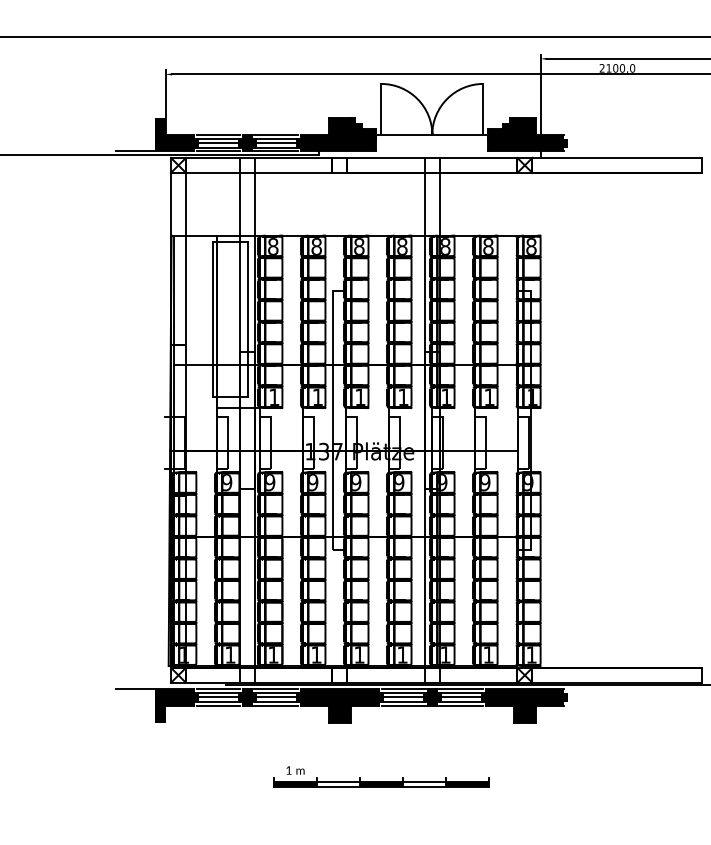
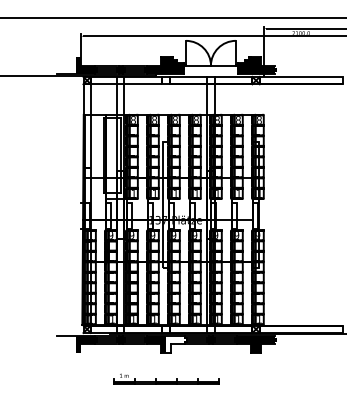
fill: (359, 706) -> (175, 344), removed
part: (382, 776) -> (166, 378), moved

